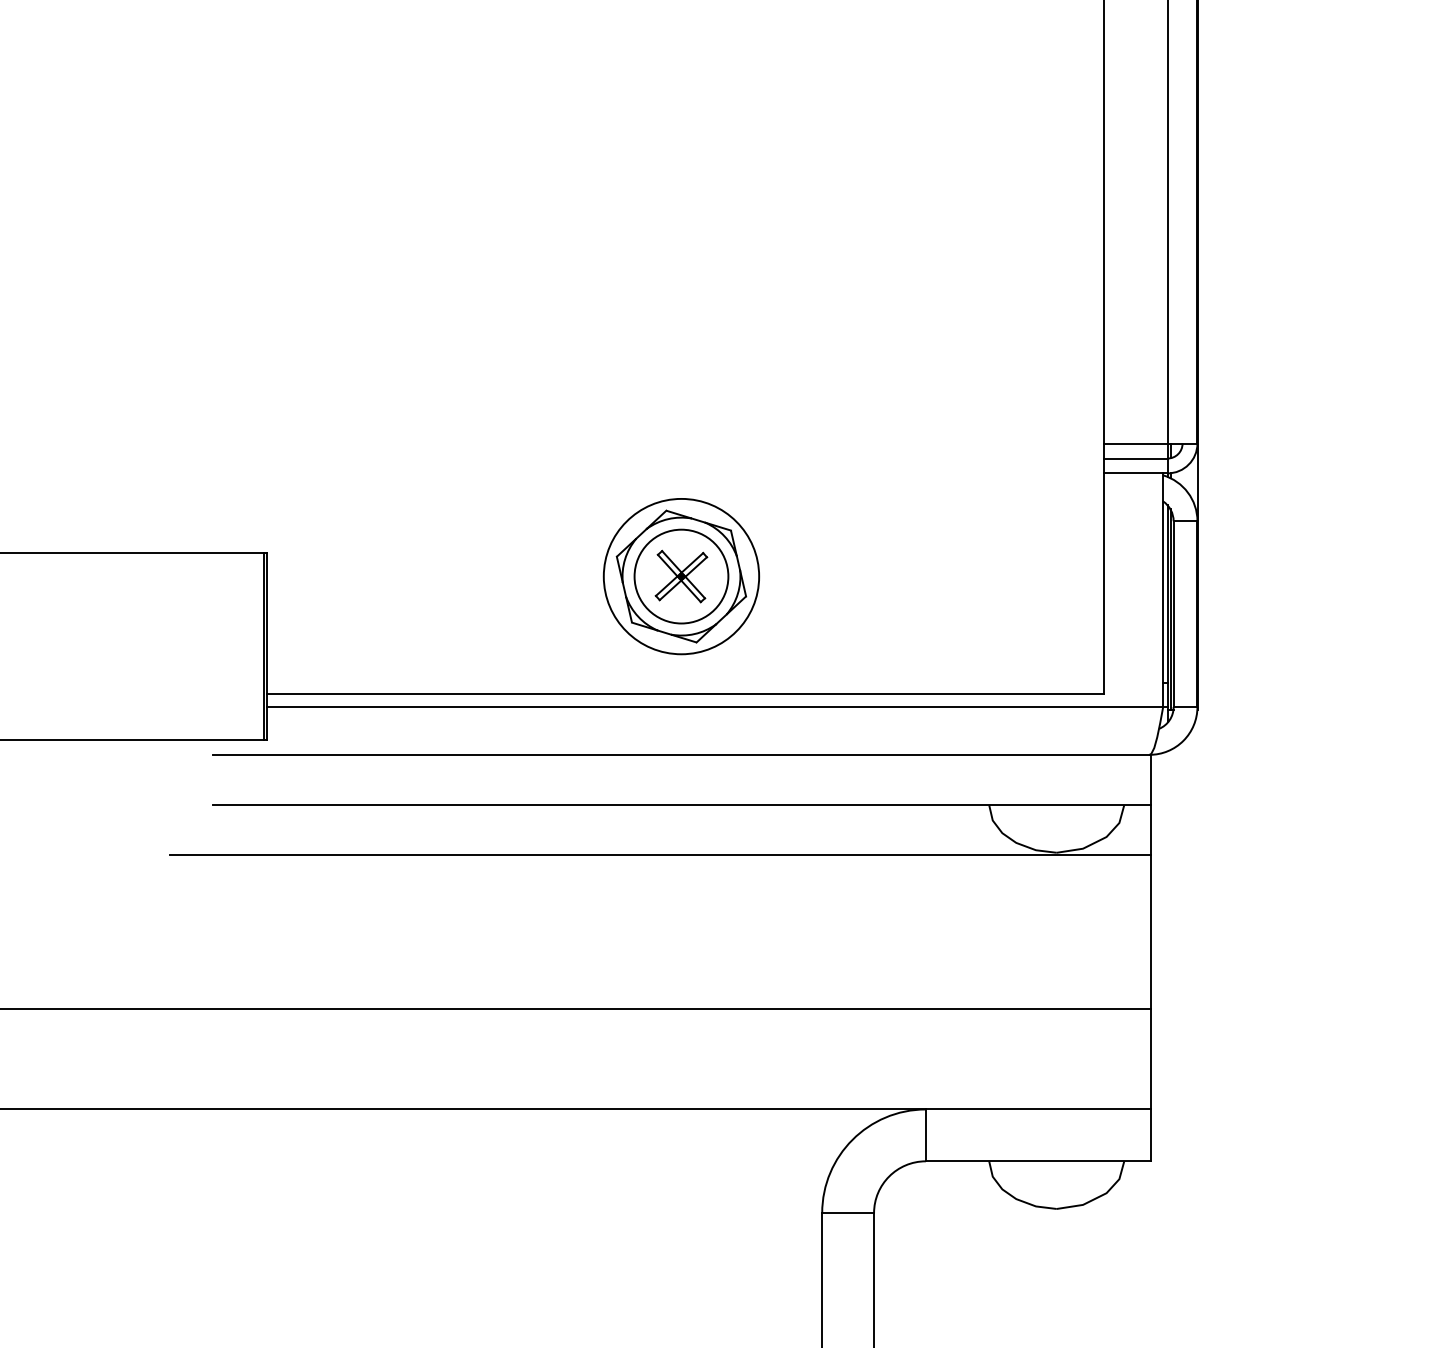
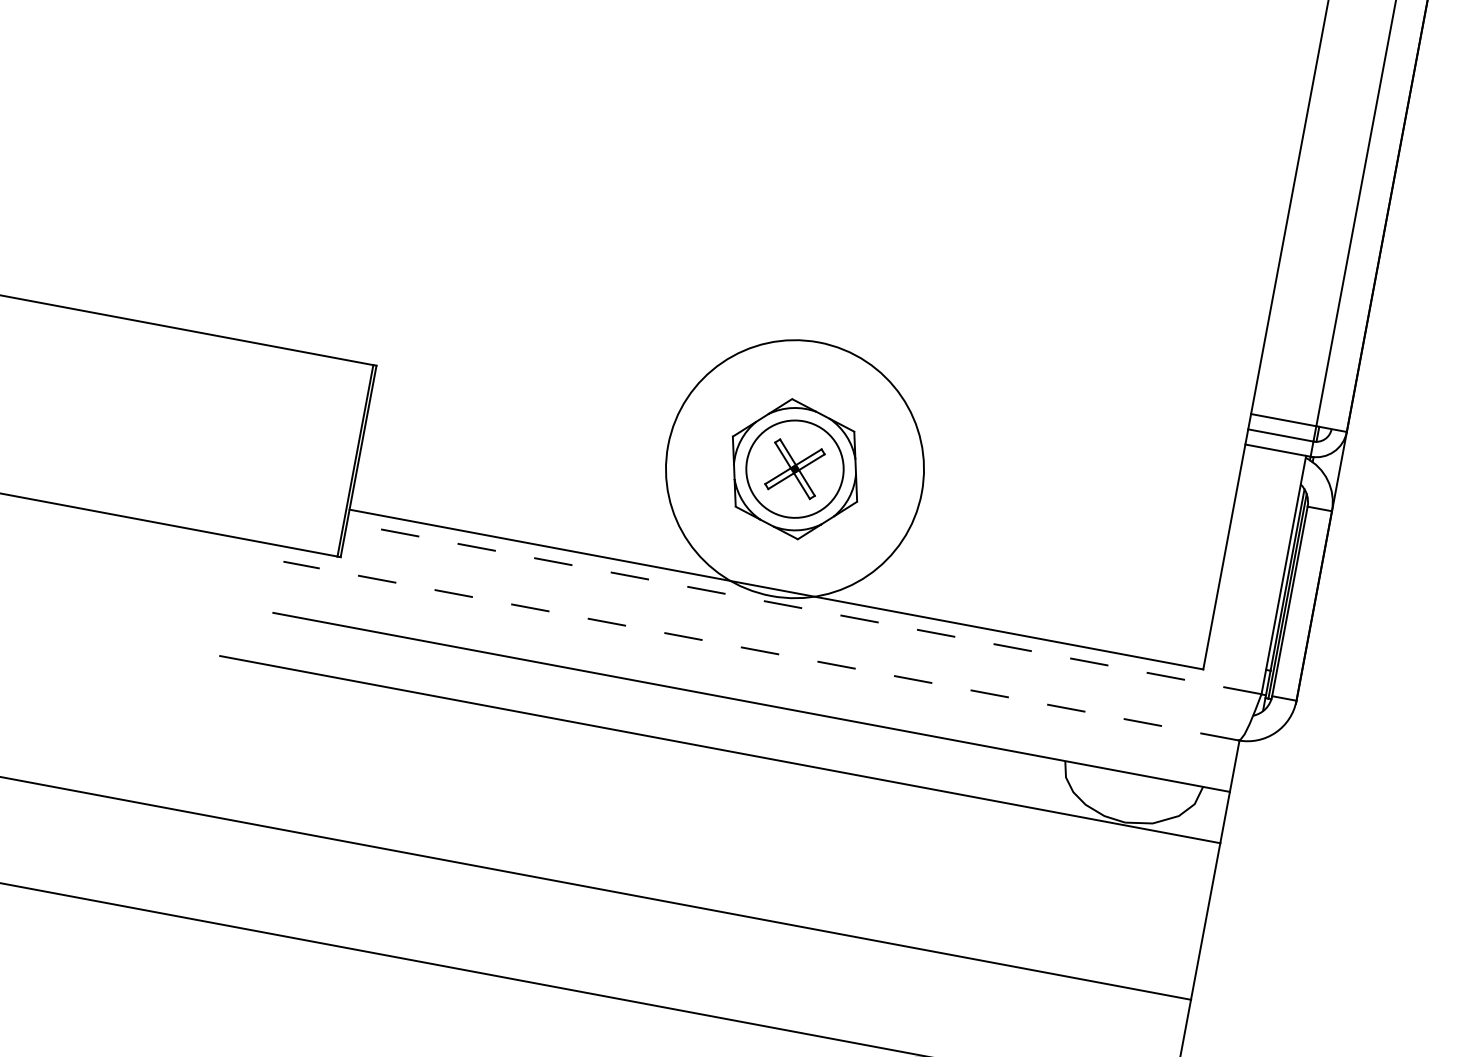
circle: (681, 576) -> (795, 469), size x1.6
line: (714, 707) -> (803, 609), solid -> dashed
line: (680, 754) -> (760, 650), solid -> dashed

